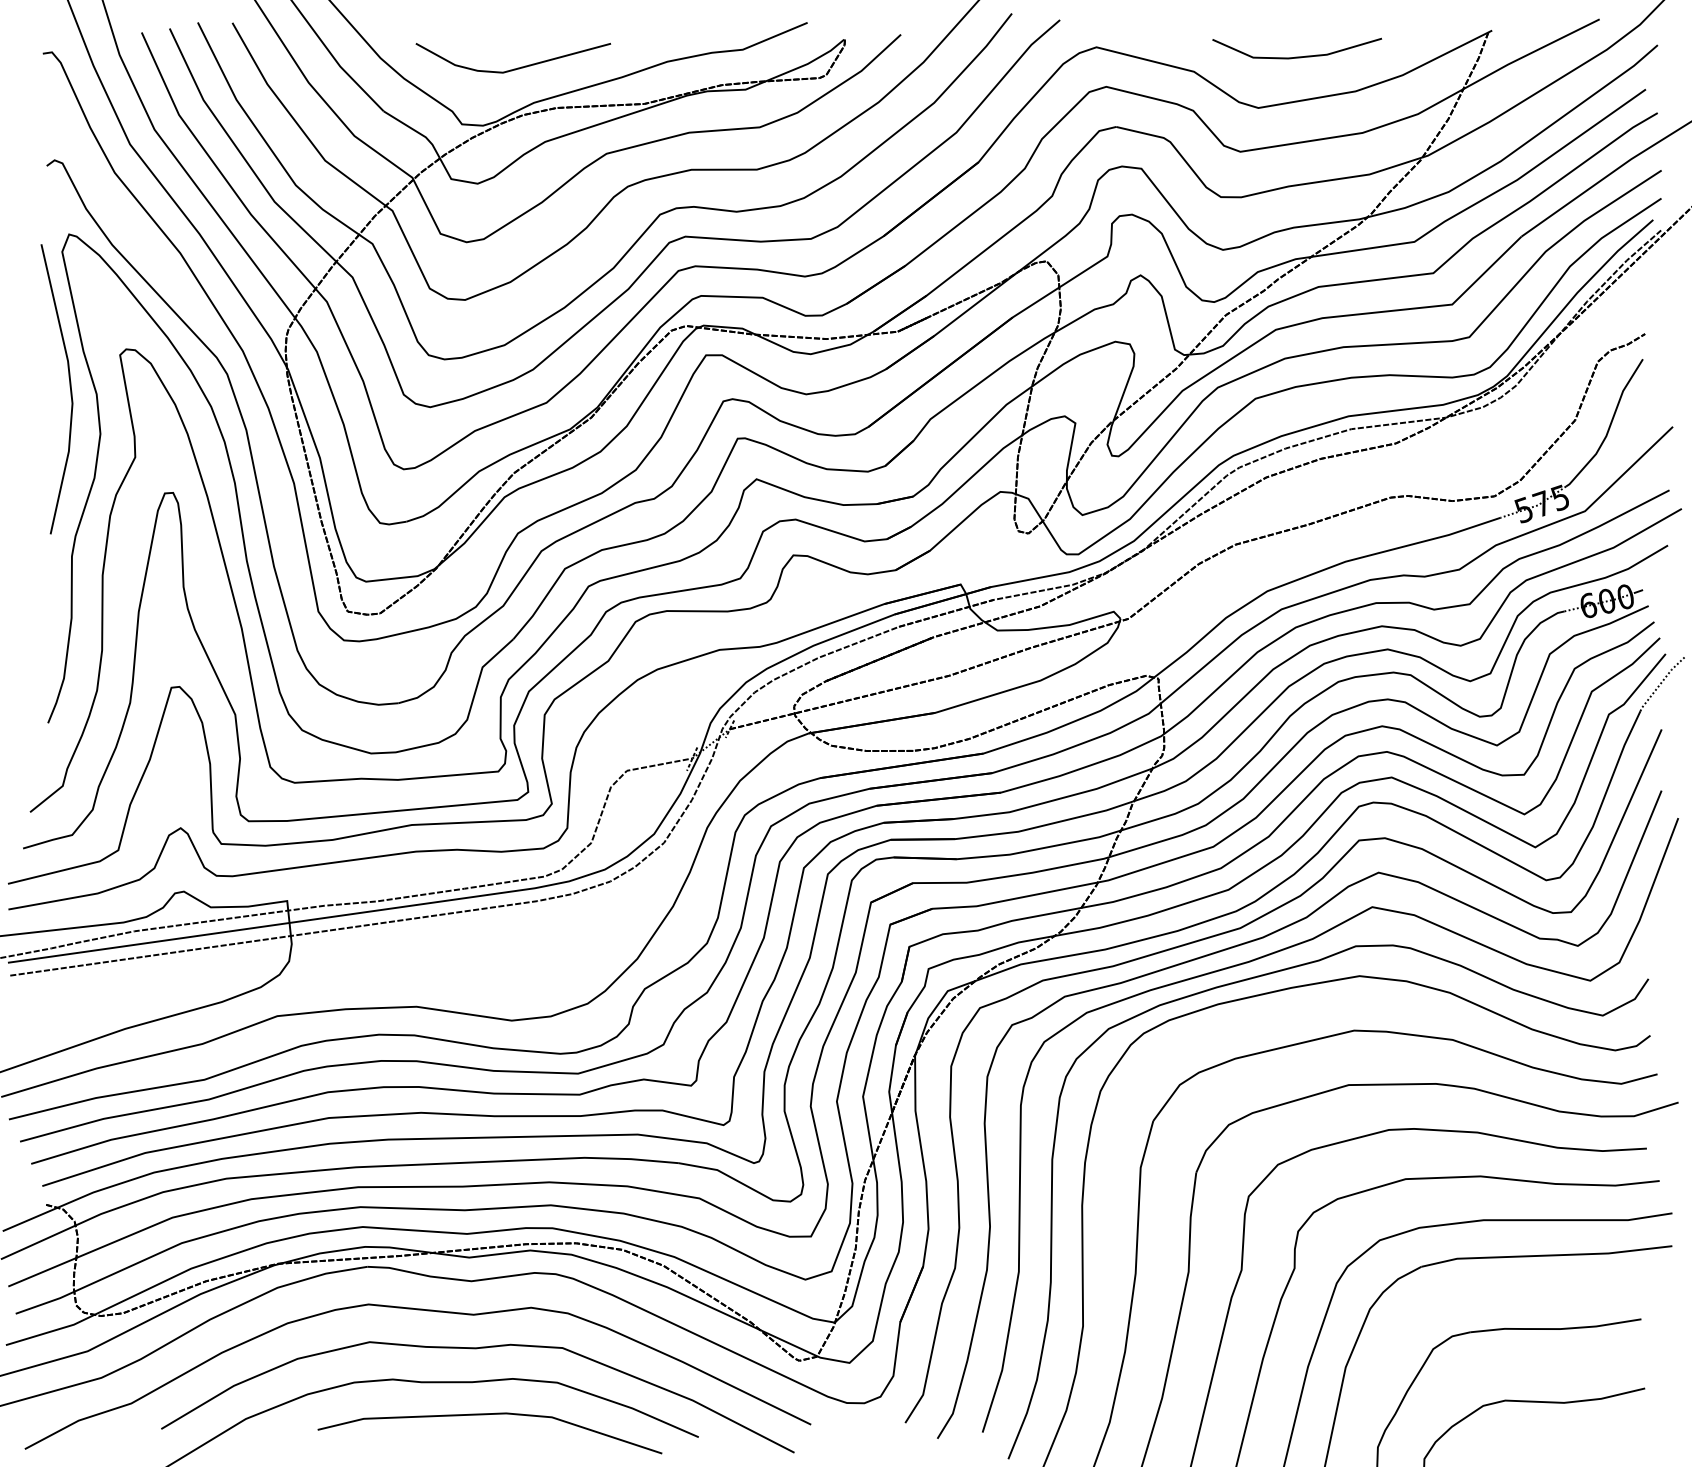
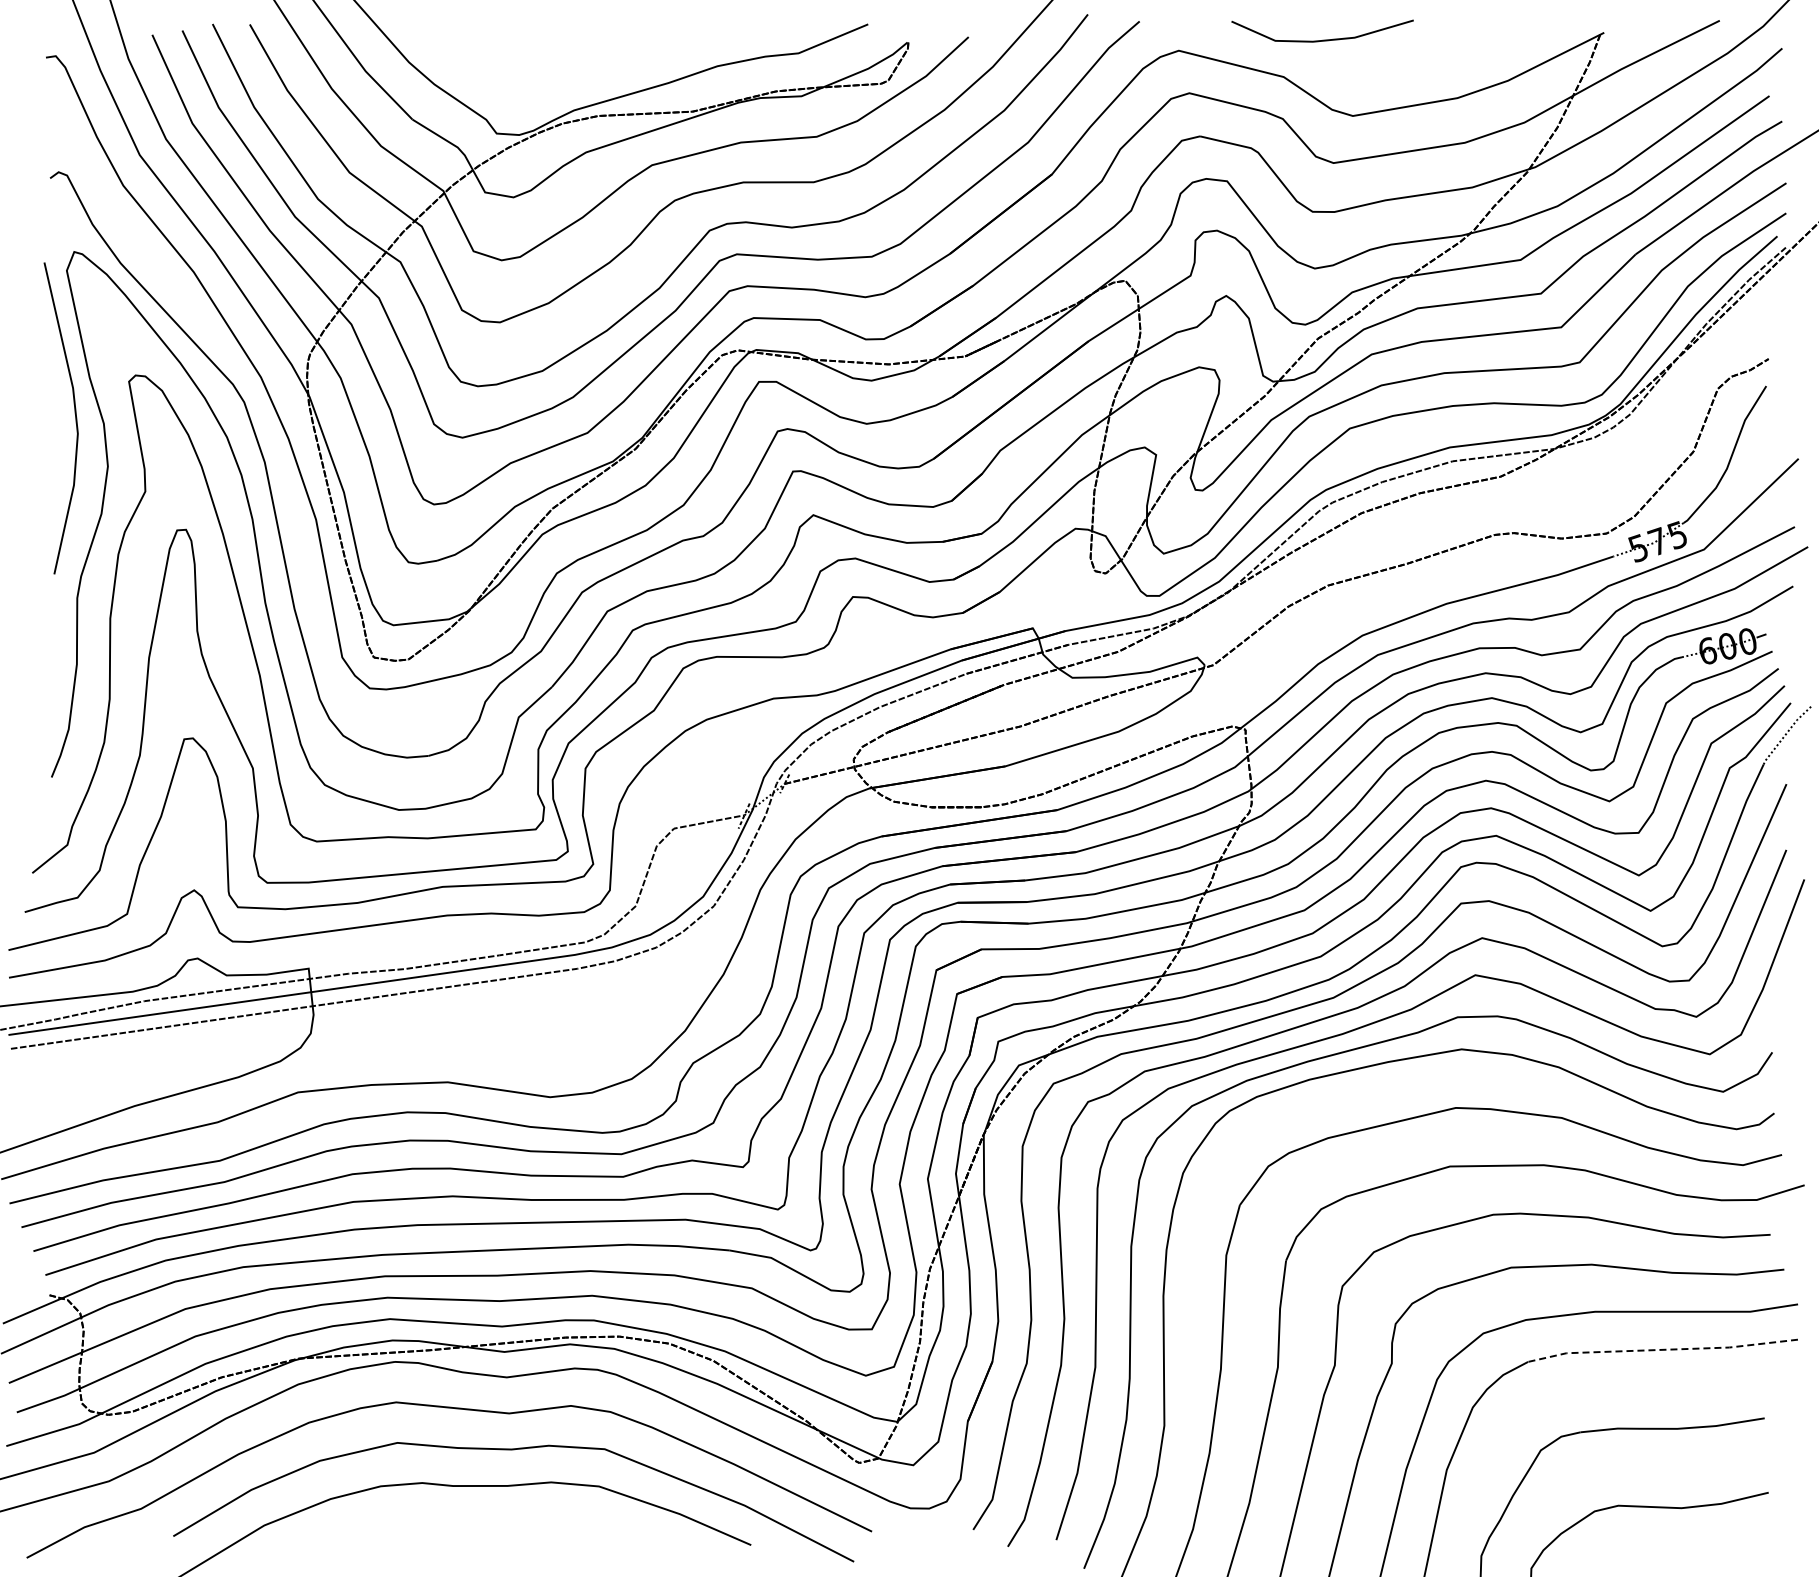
line: (1297, 56) -> (1322, 39), moved
line: (517, 67) -> (556, 72), removed
line: (1546, 1255) -> (1662, 1349), solid -> dashed
line: (489, 1415) -> (526, 1521), removed

